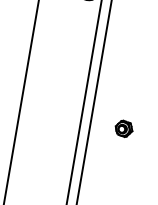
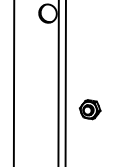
part: (123, 128) -> (89, 109), size x1.67

